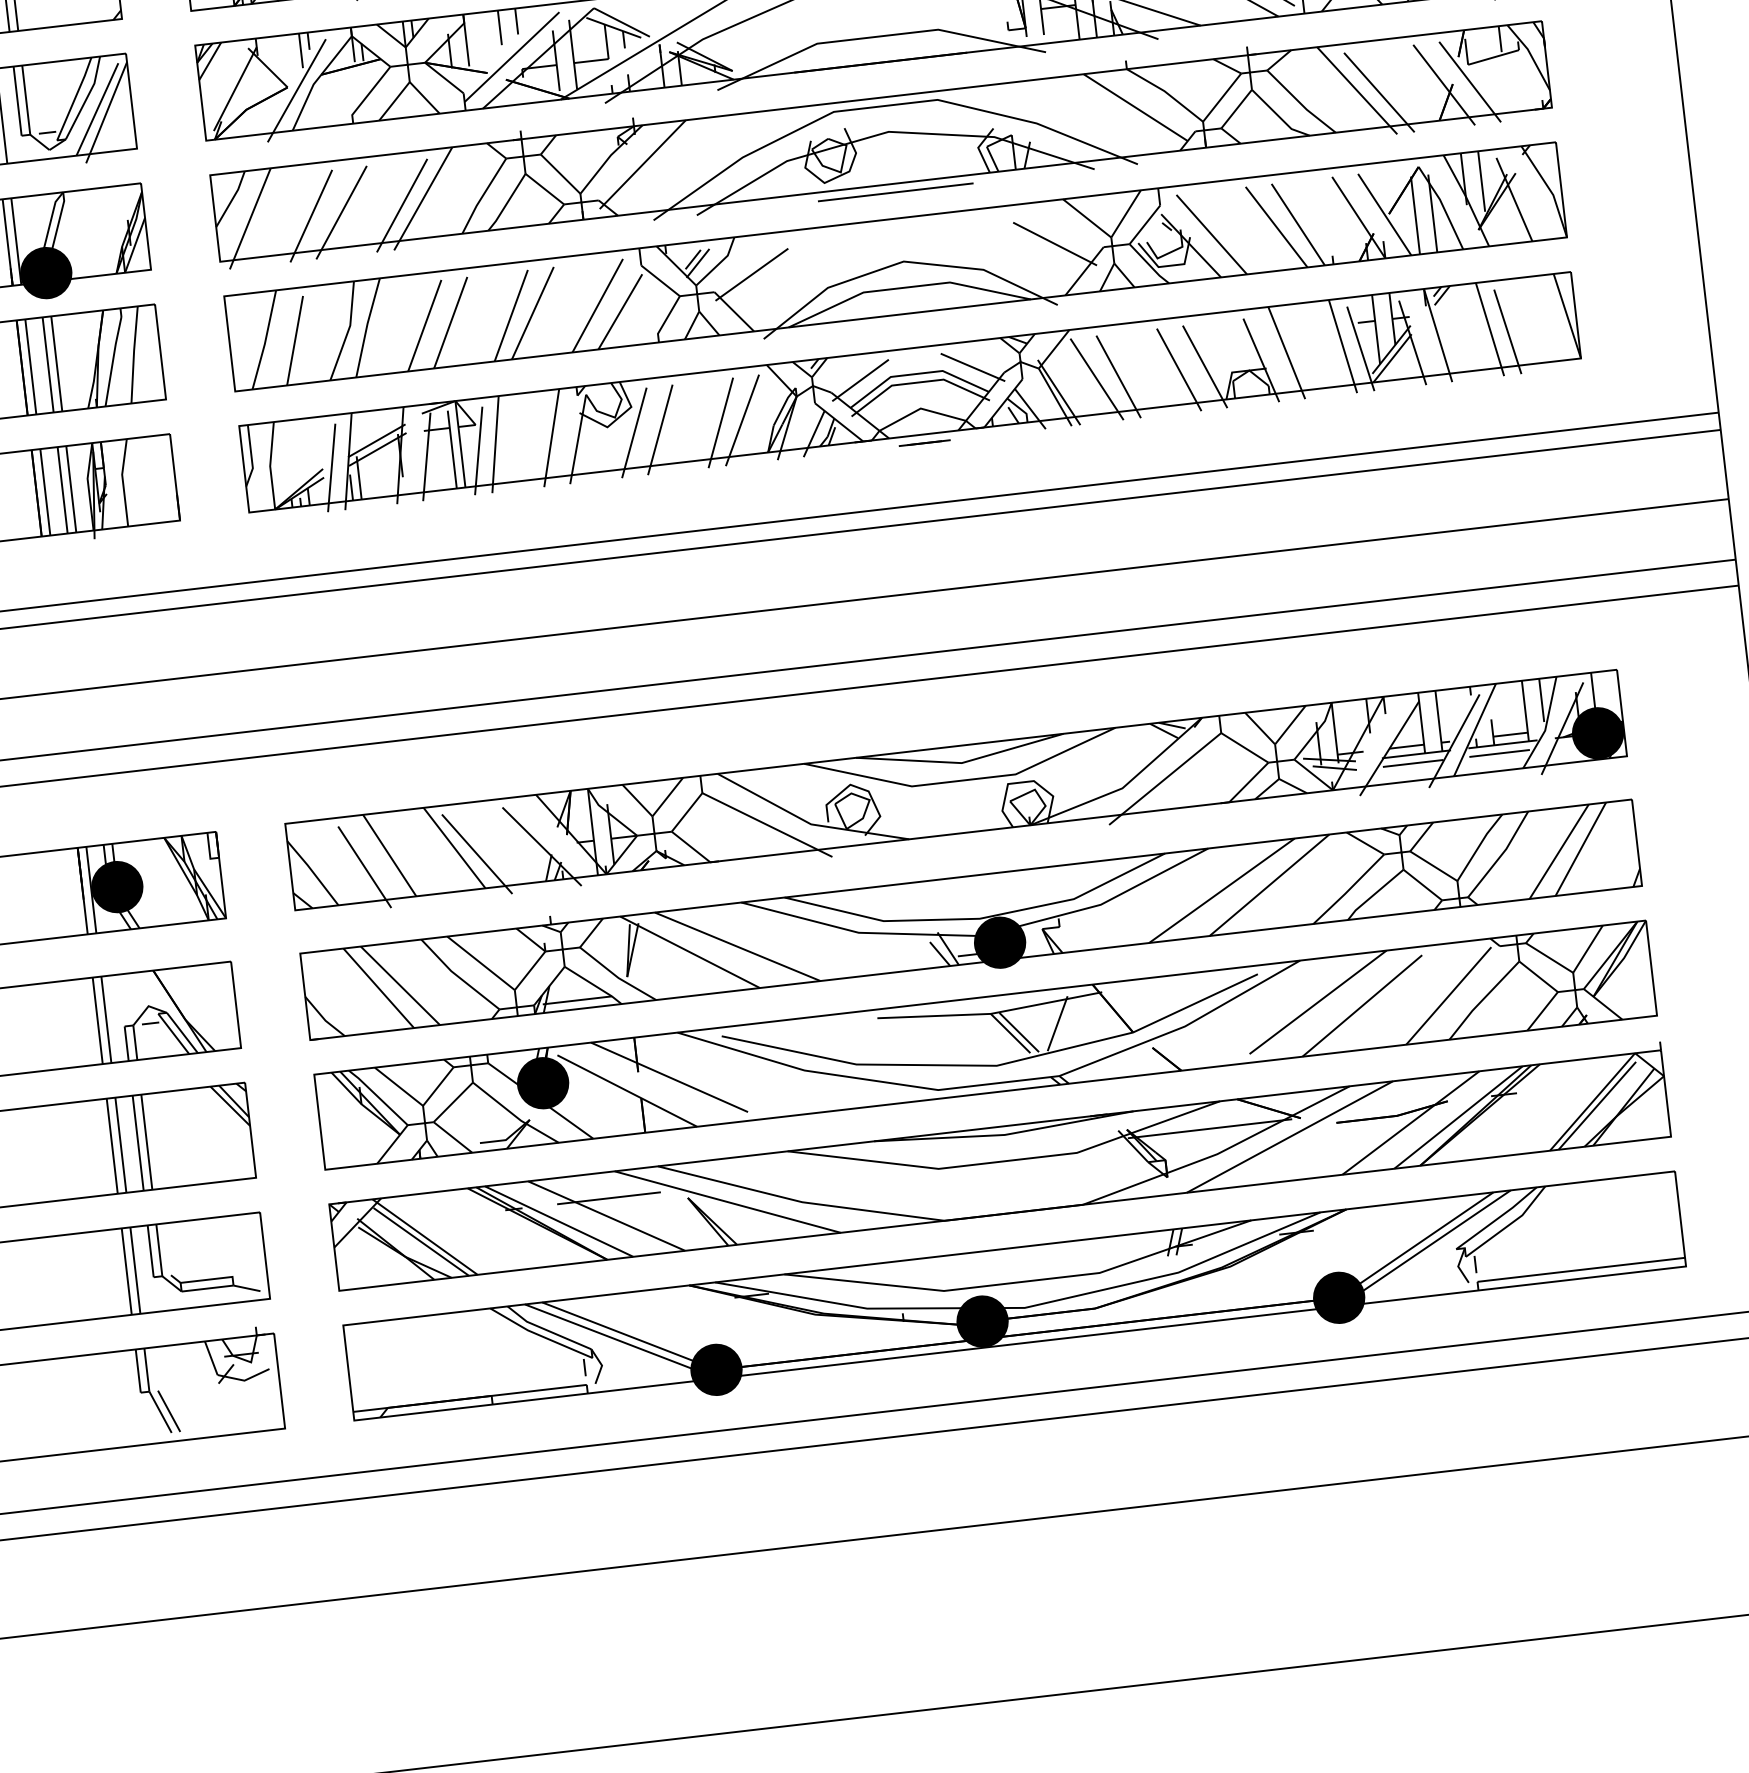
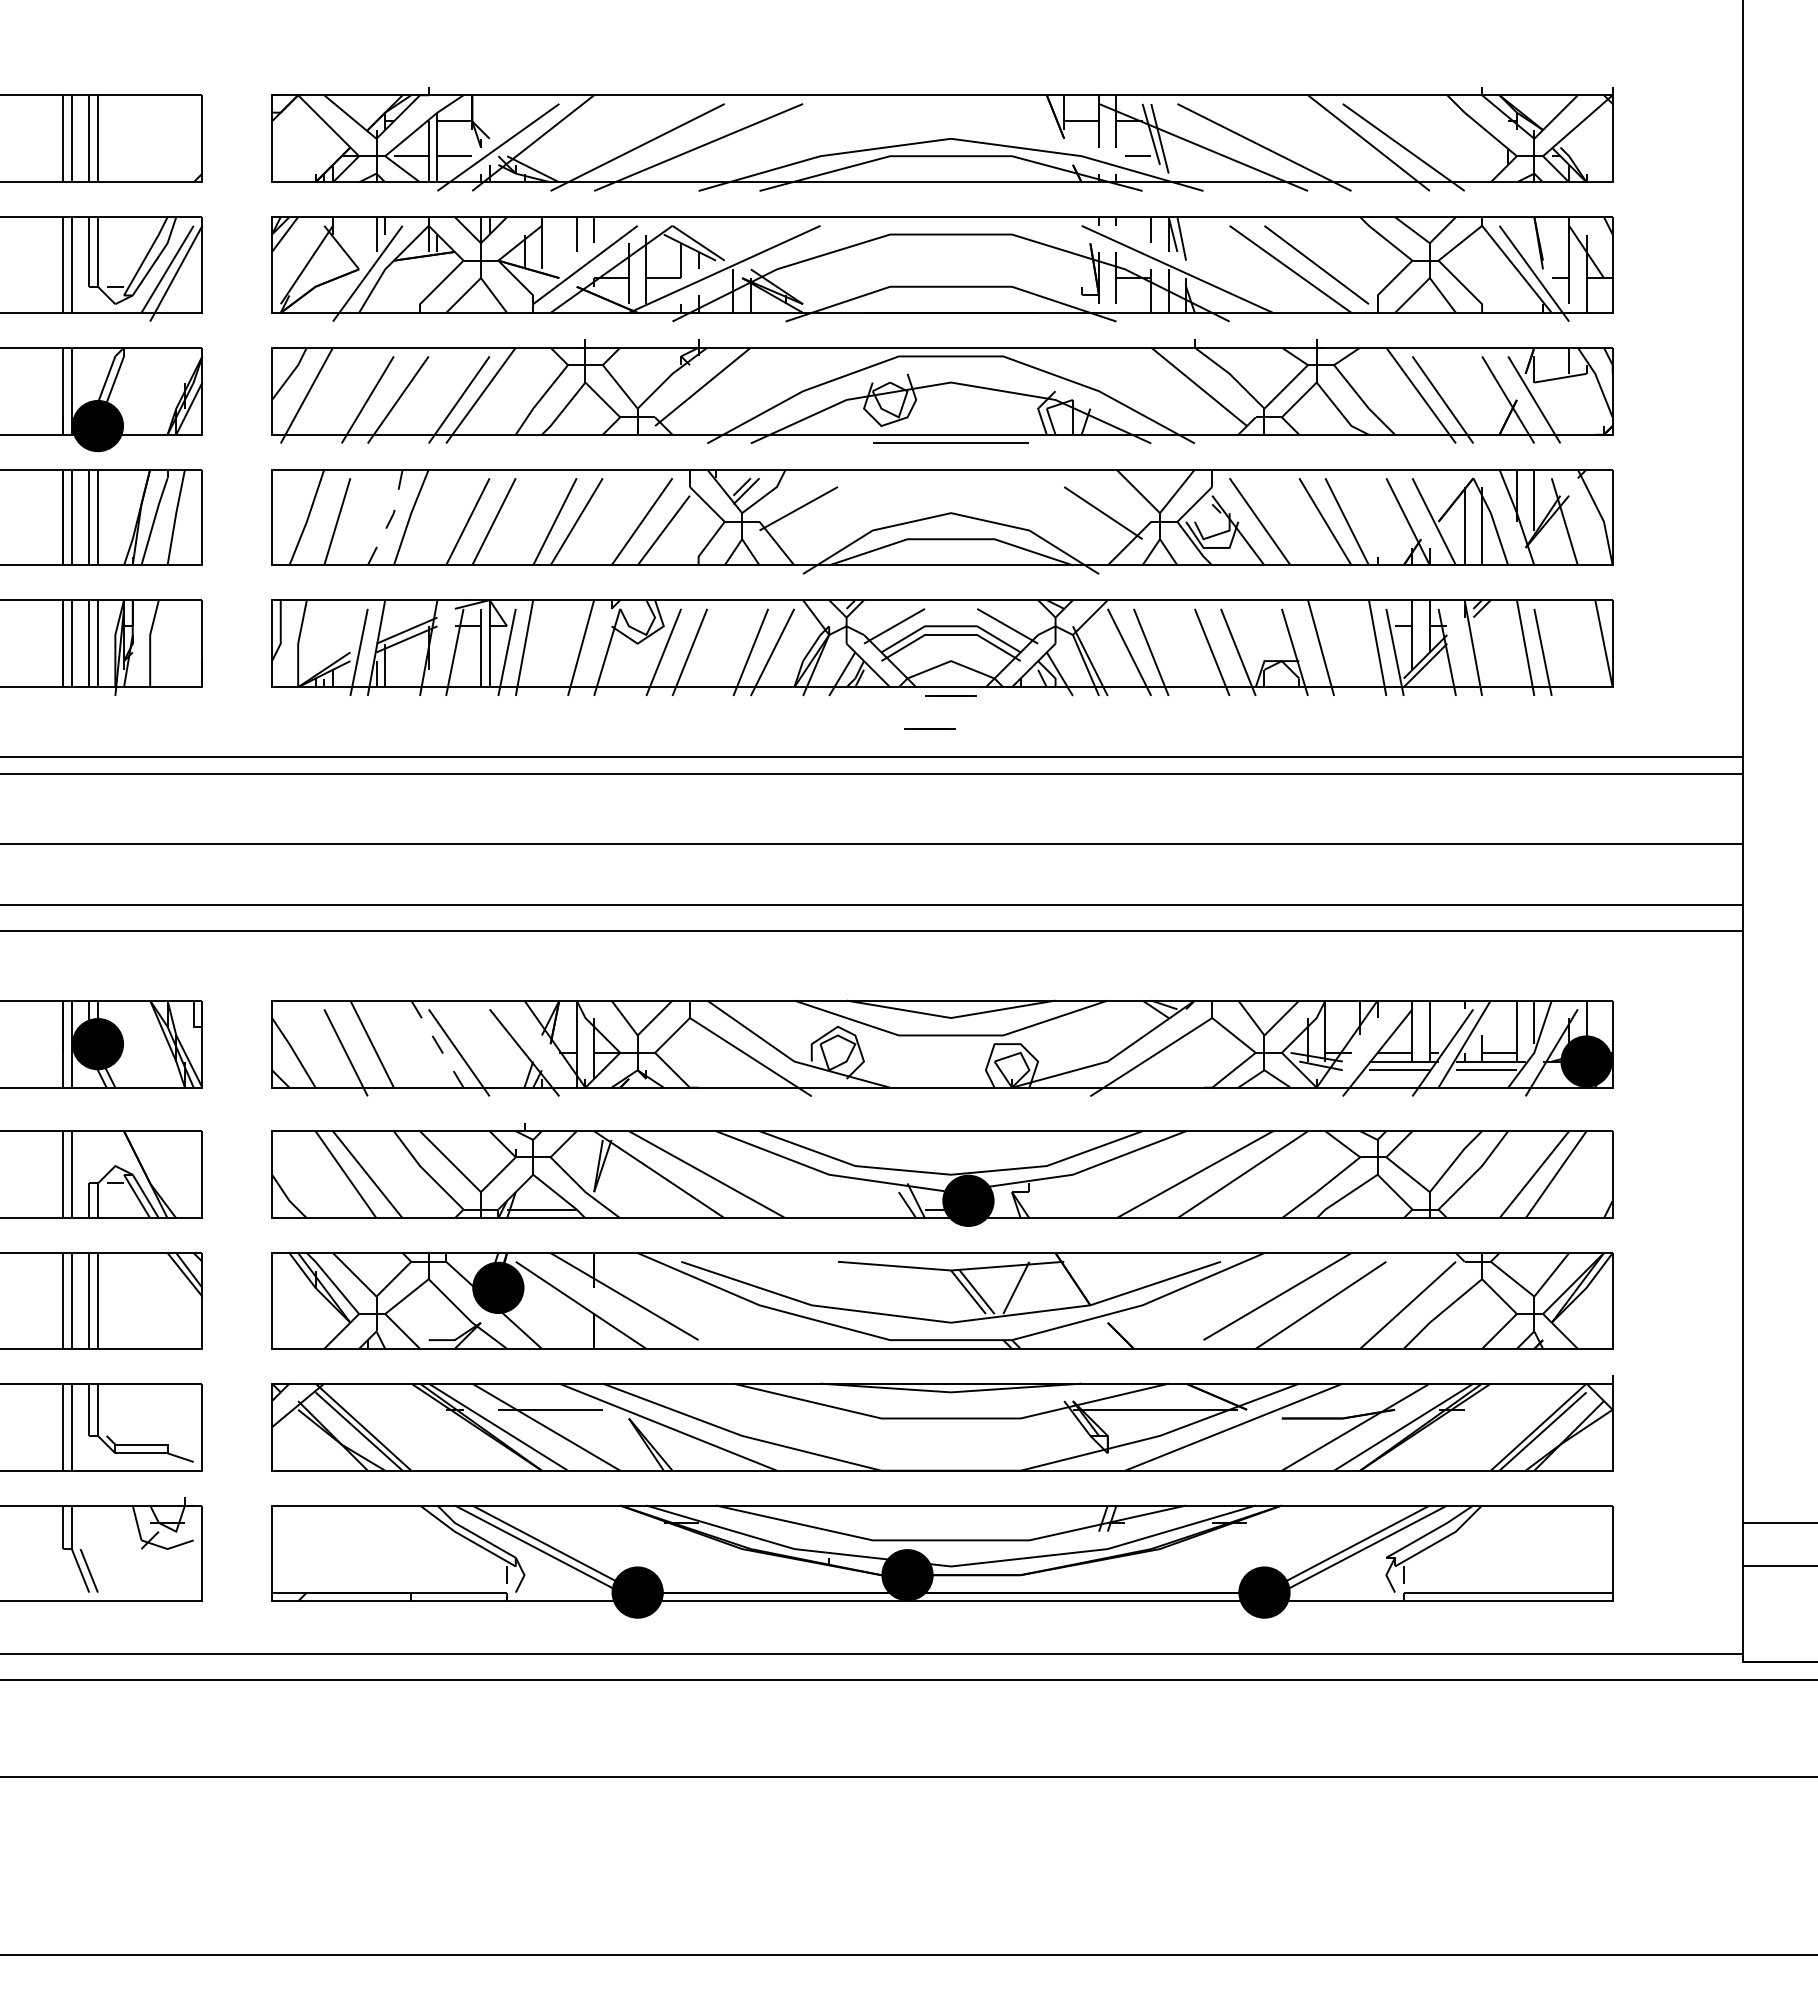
line: (347, 332) -> (390, 519), solid -> dashed
line: (907, 477) -> (929, 728), added
line: (454, 848) -> (437, 1044), solid -> dashed

